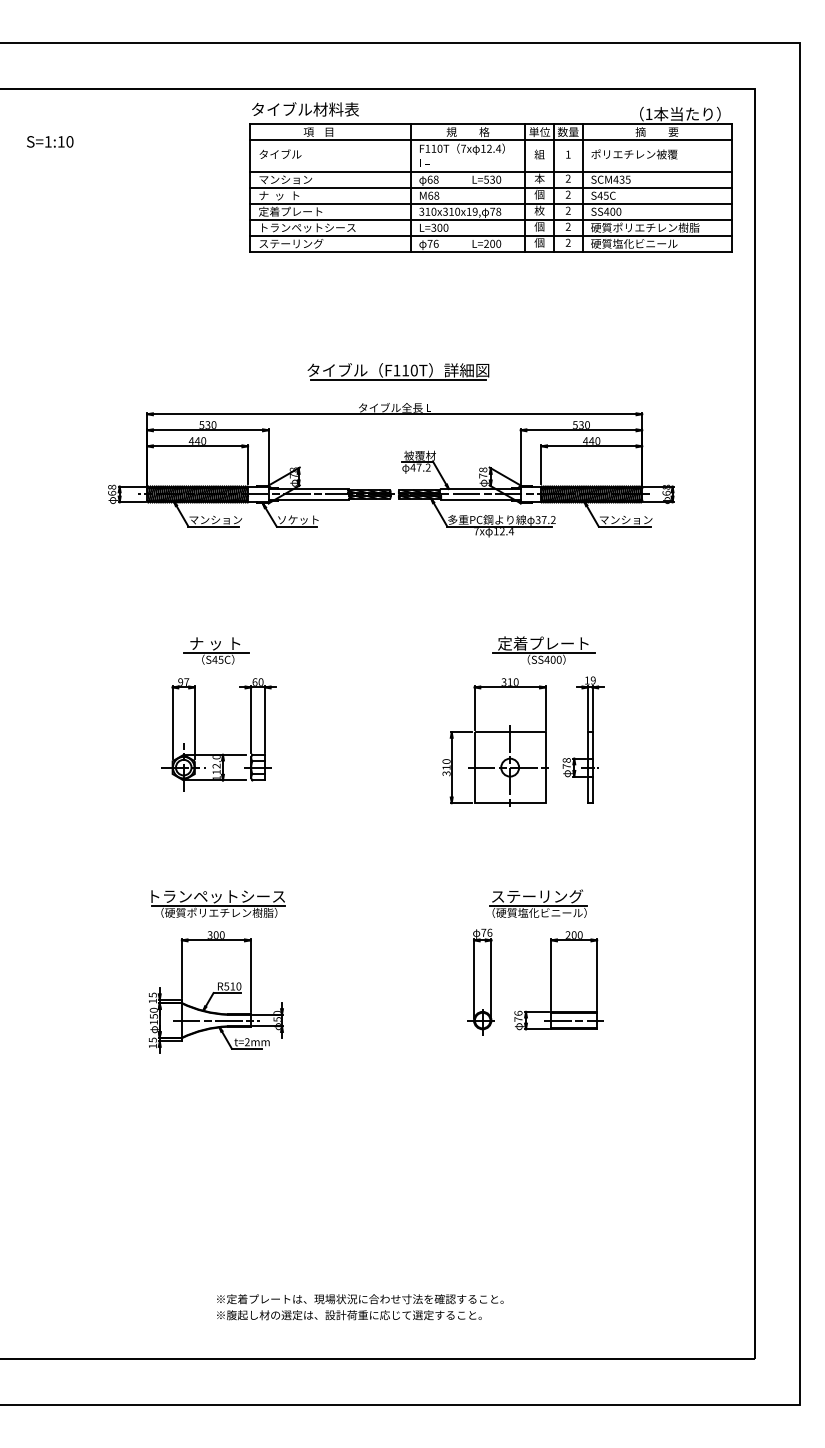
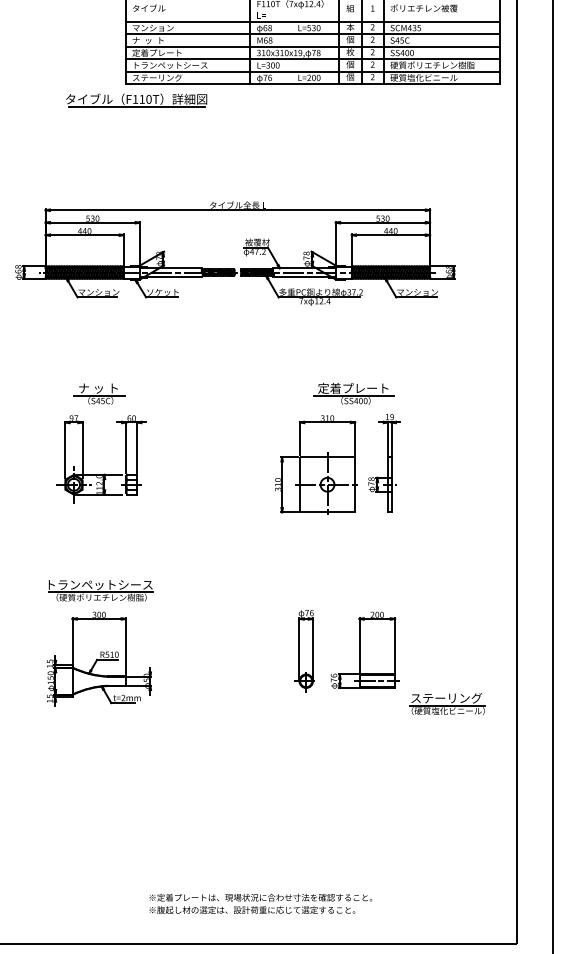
part: (398, 371) -> (136, 100), moved
part: (538, 903) -> (447, 703), moved
line: (215, 1020) -> (98, 681), removed
text: (360, 1307) -> (261, 904), moved

